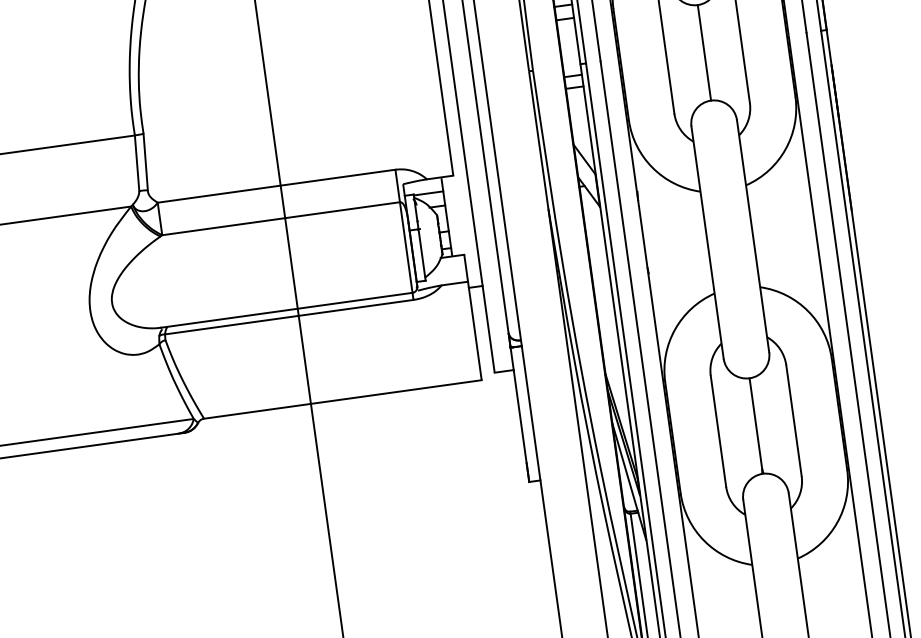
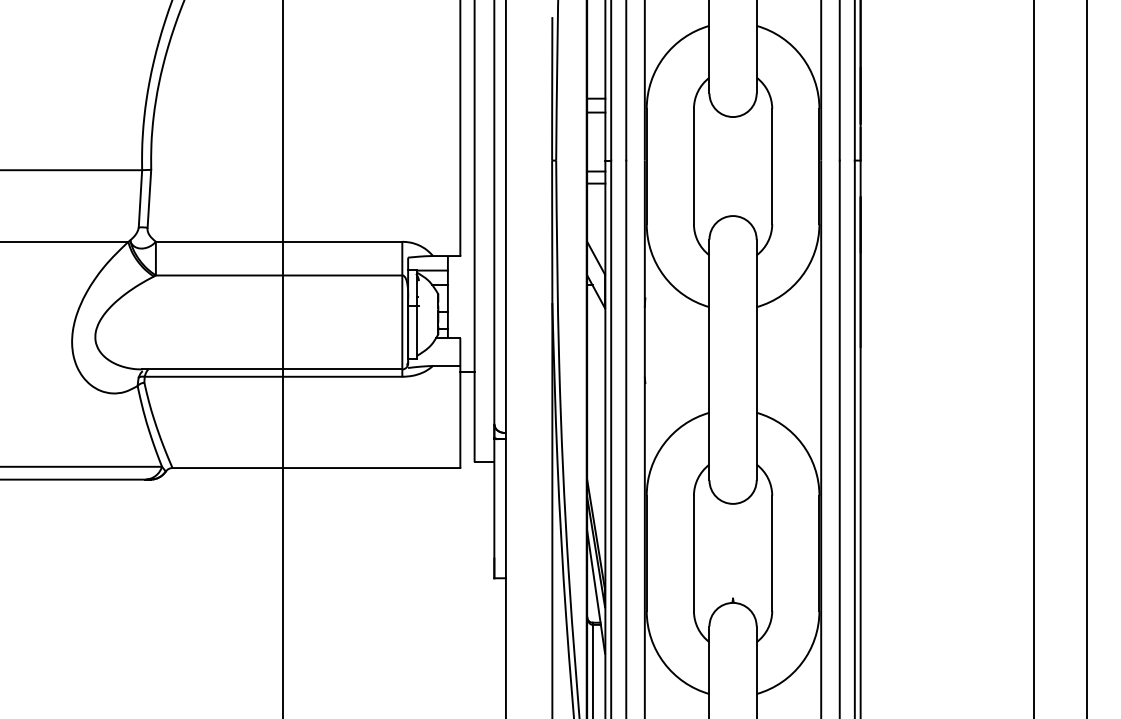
line: (704, 52) -> (733, 166), removed
line: (756, 423) -> (733, 550), removed

